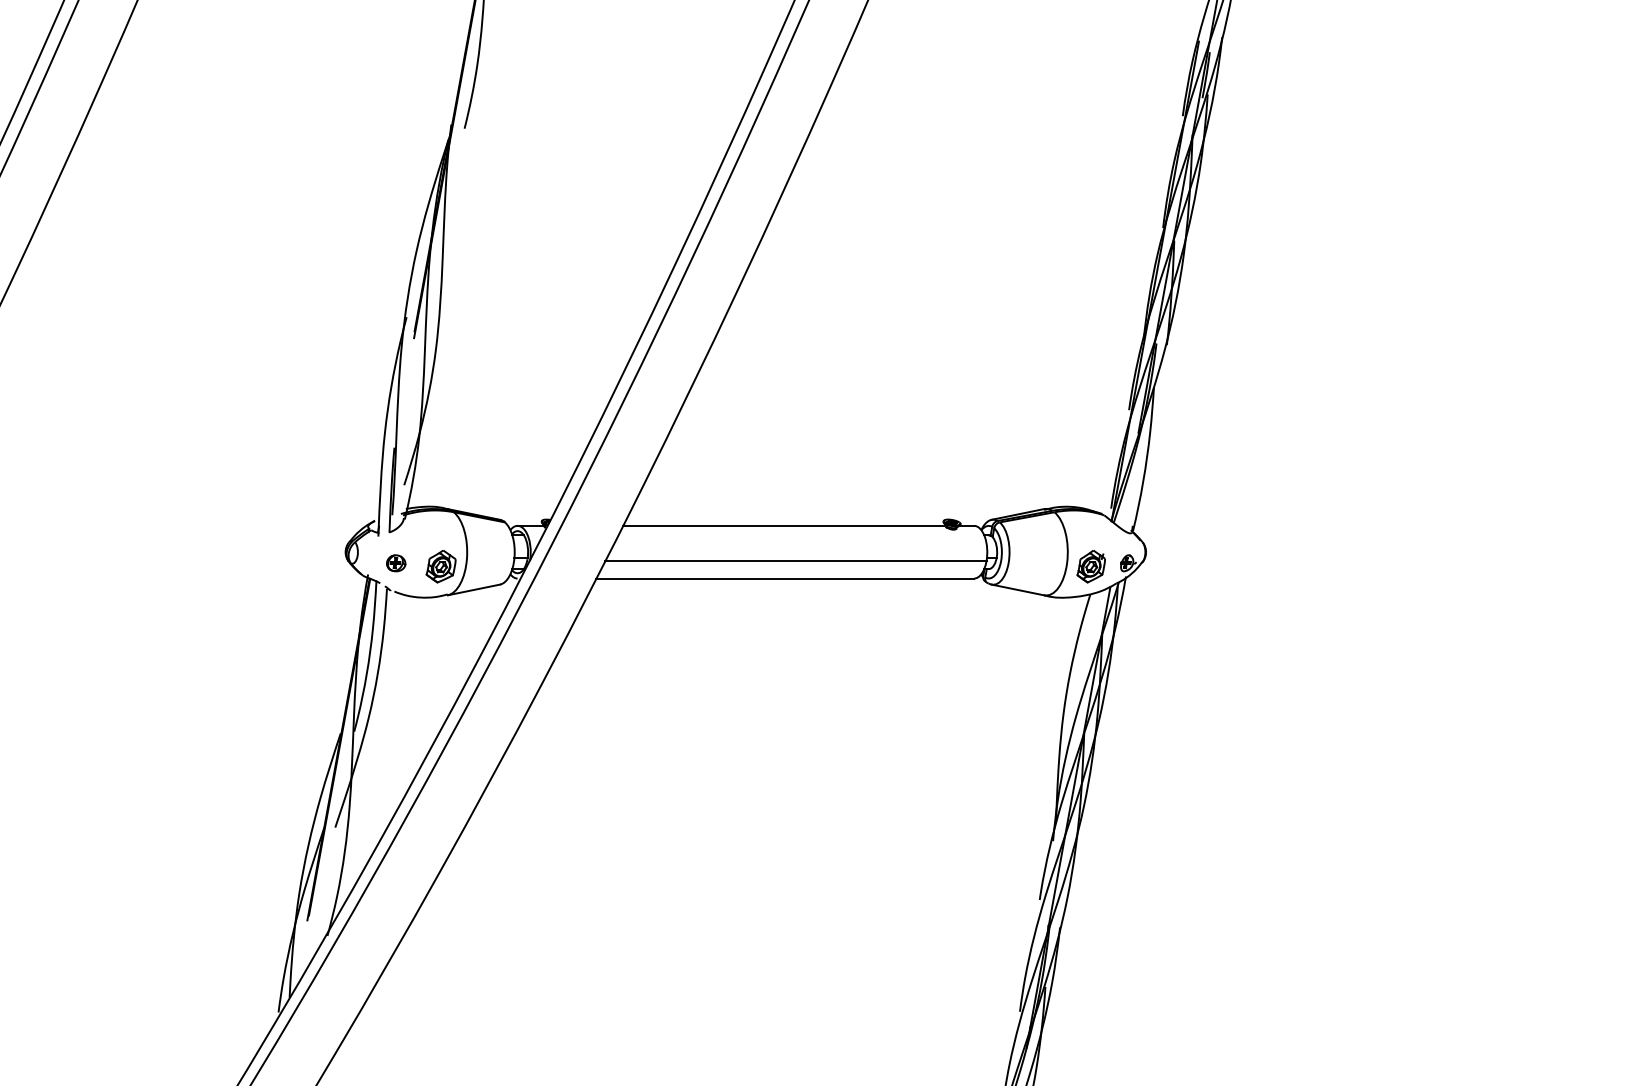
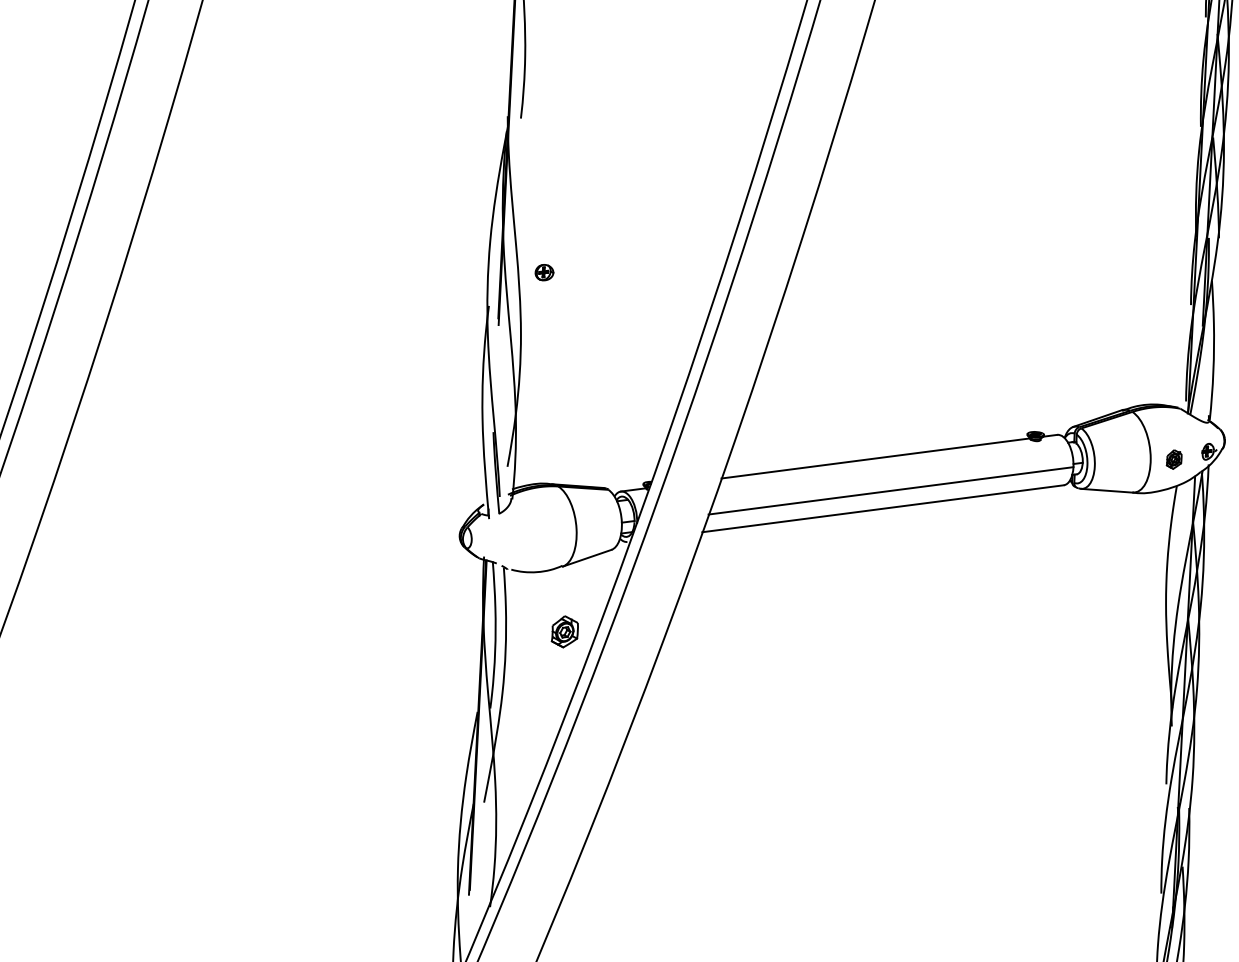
part: (396, 563) -> (544, 272), moved
part: (440, 566) -> (564, 631), moved
part: (1090, 566) -> (1173, 459), size x0.6

